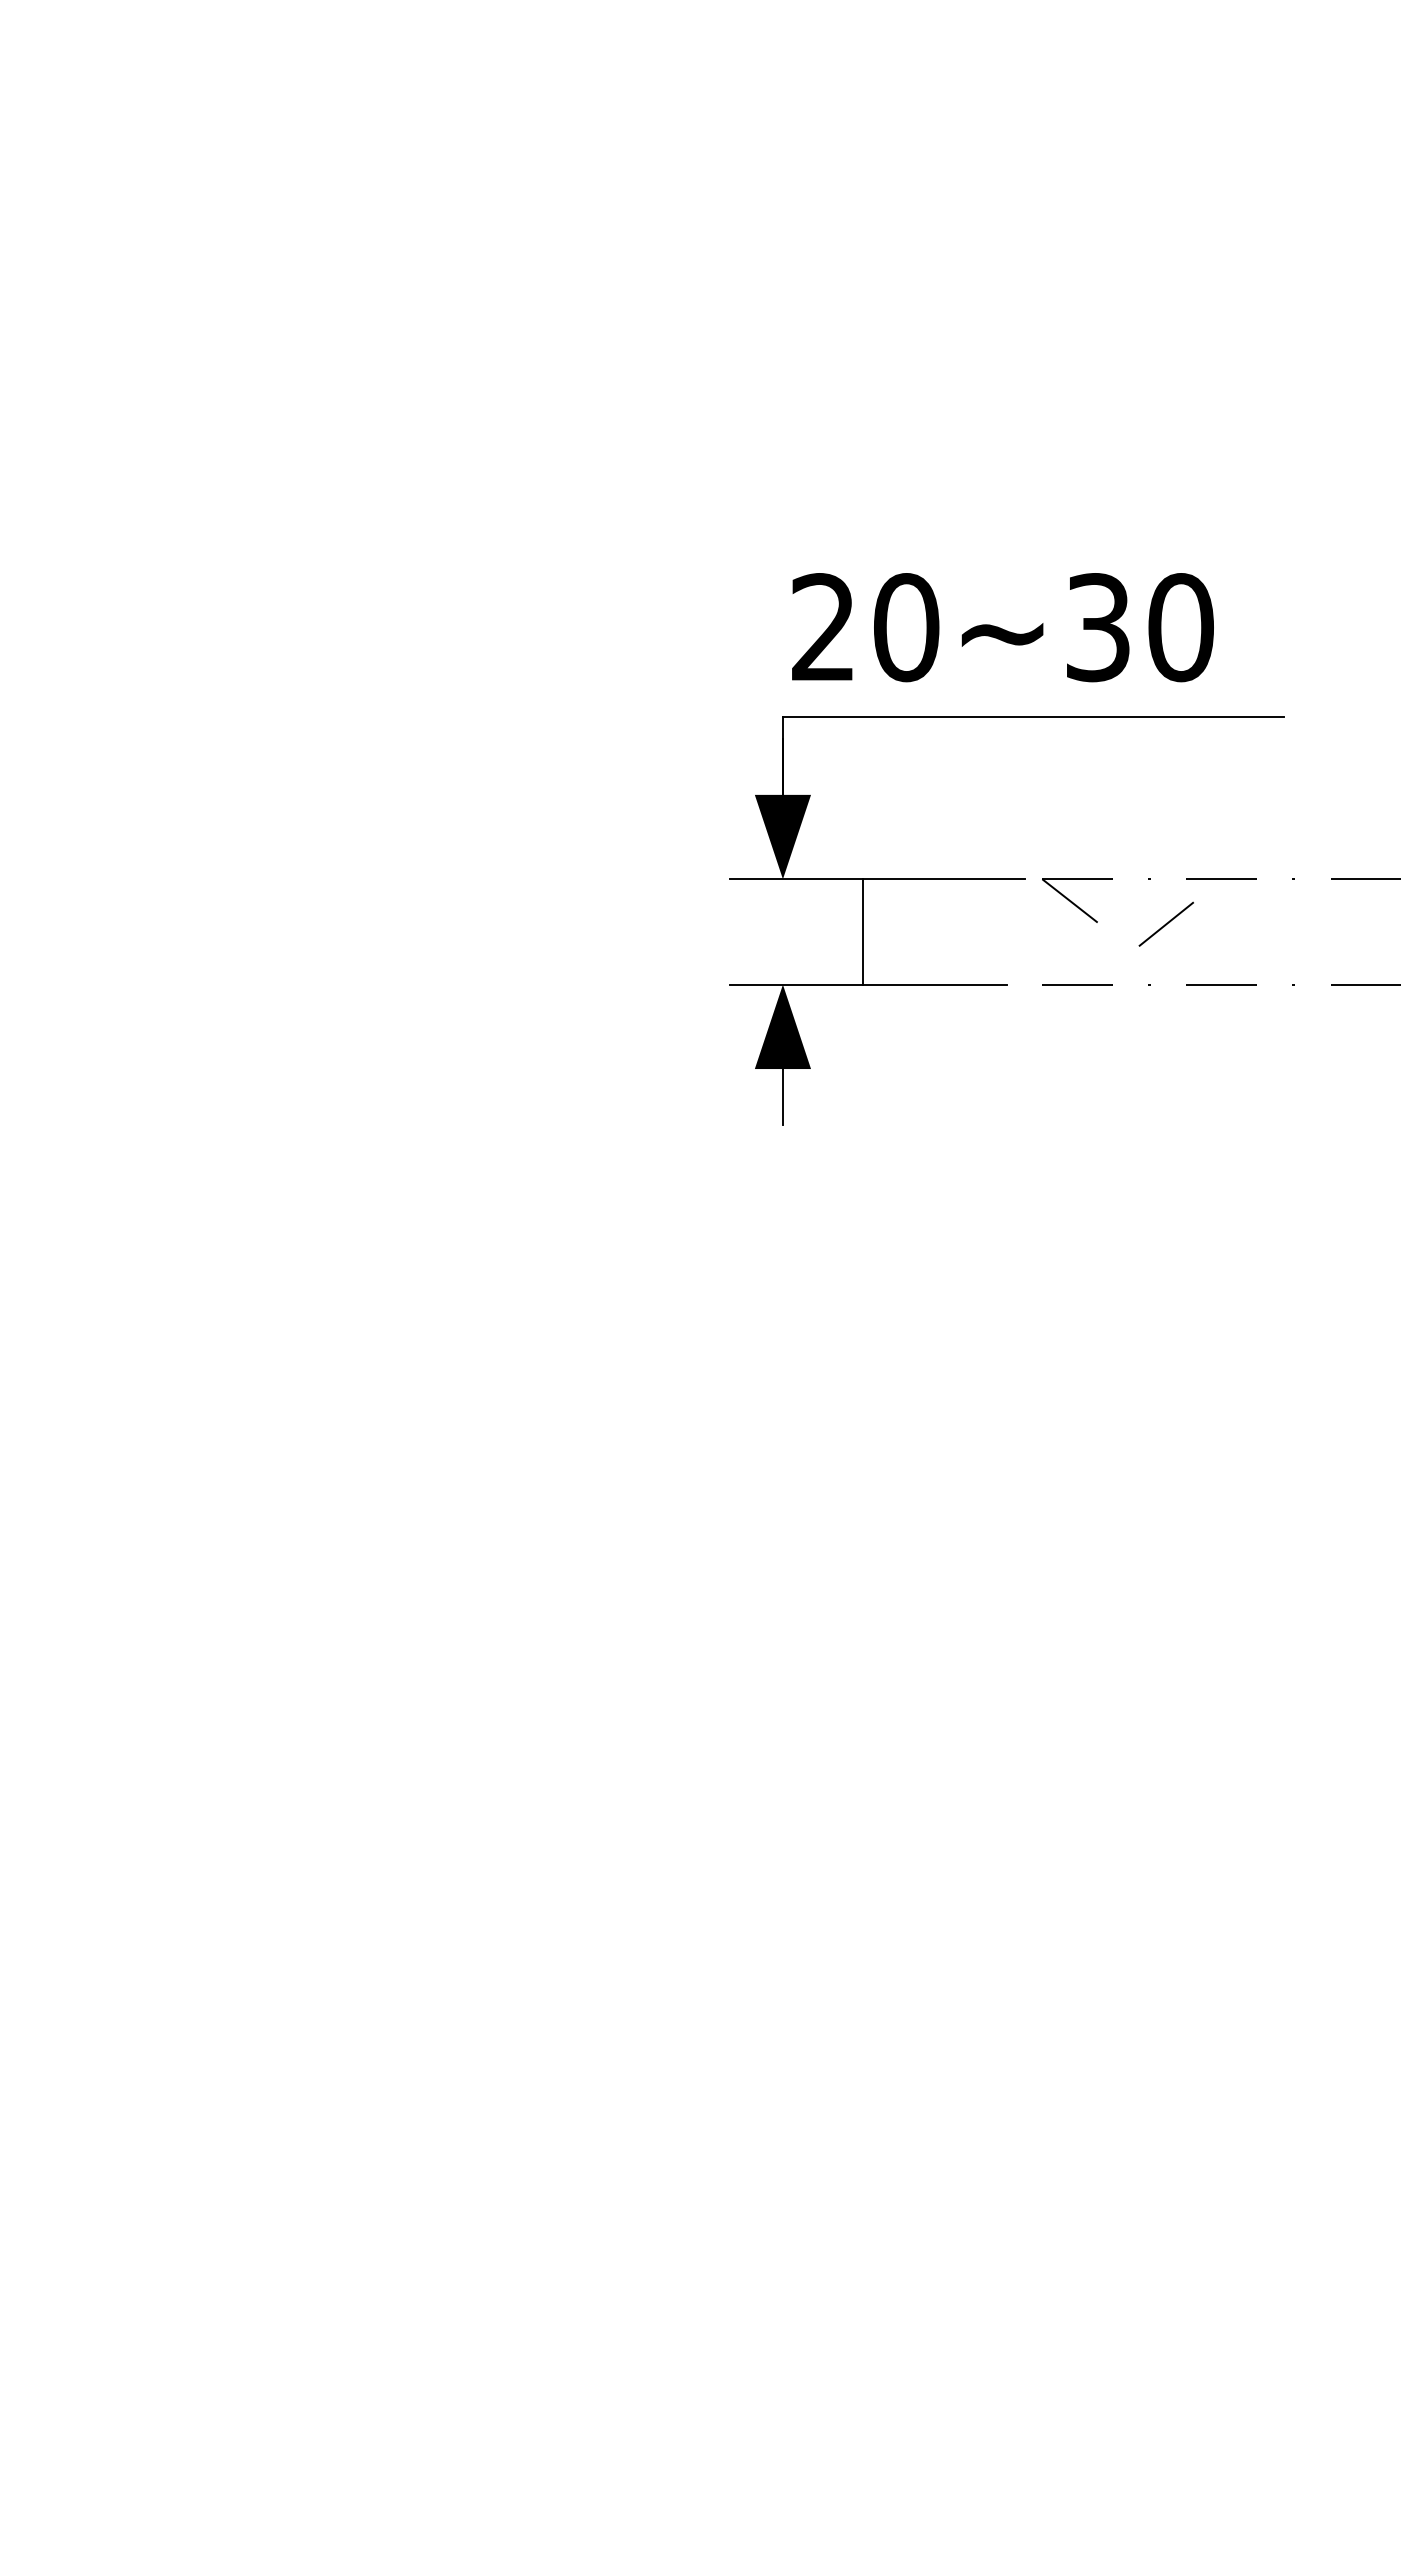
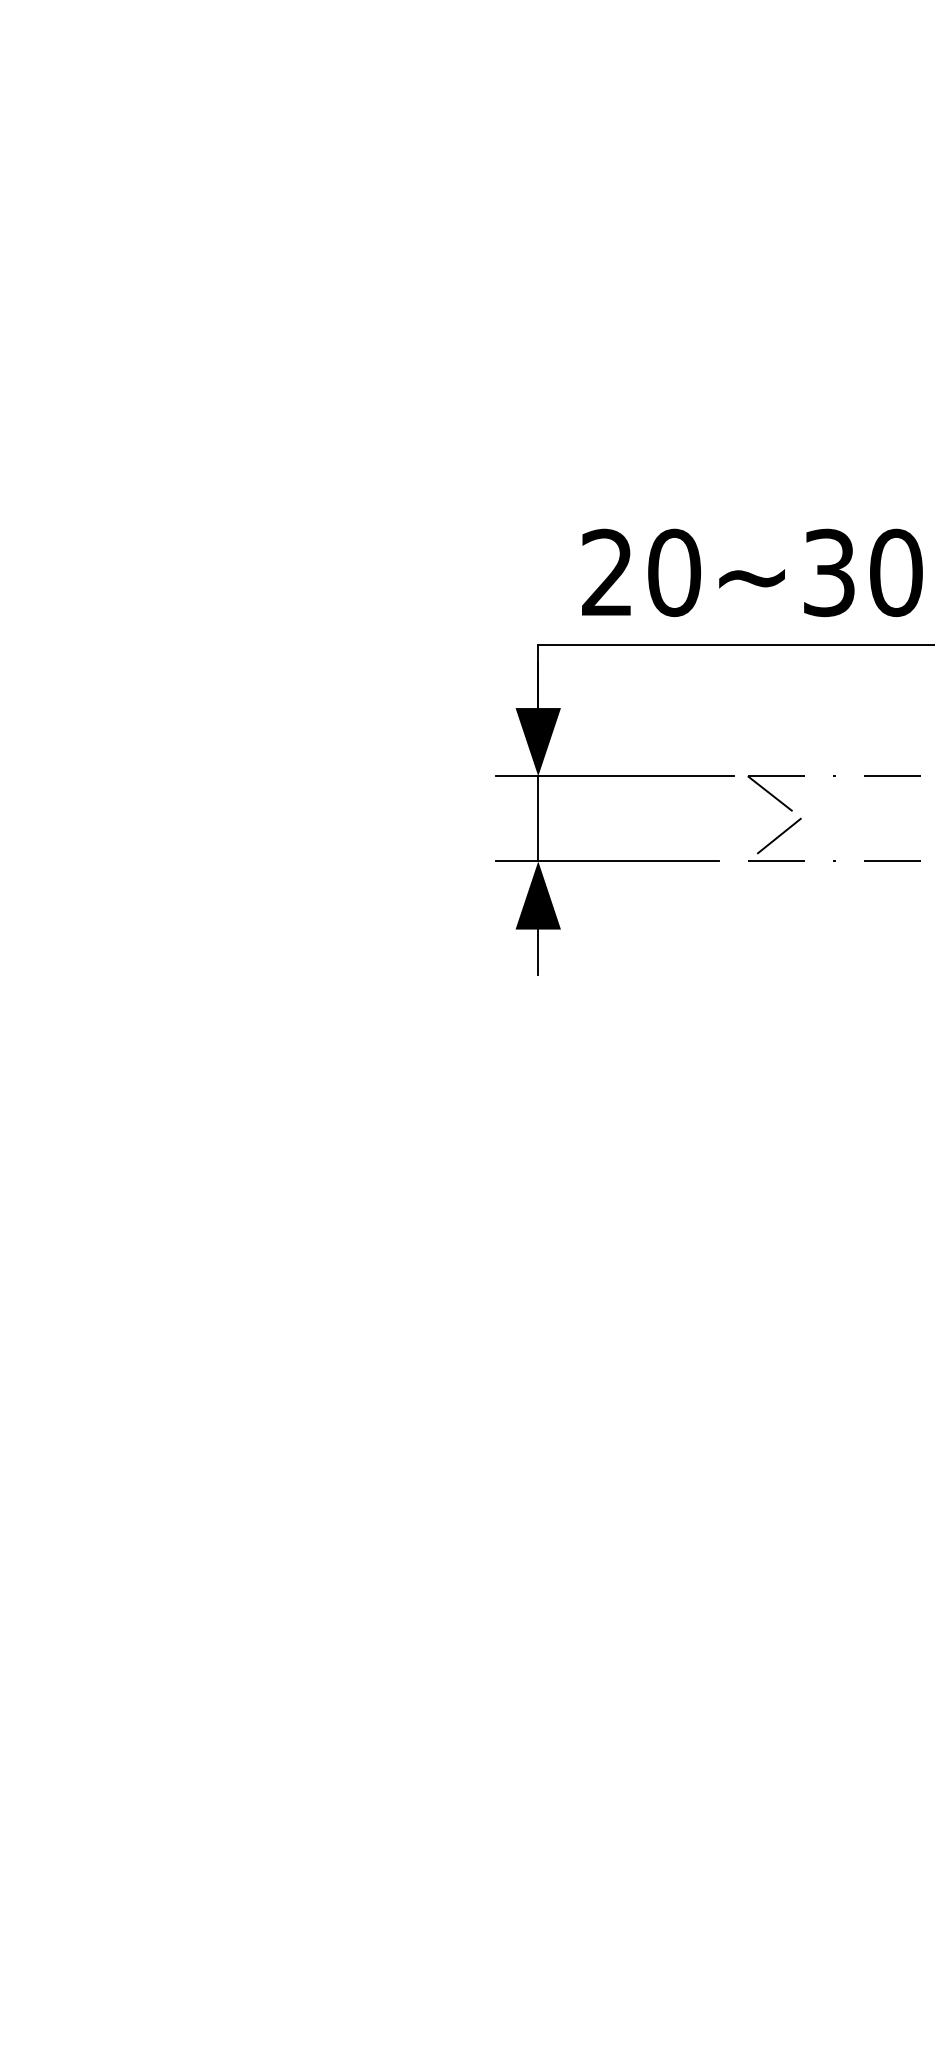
text: (1002, 627) -> (752, 572), moved
line: (1165, 923) -> (778, 835), moved
line: (862, 931) -> (537, 818), moved

